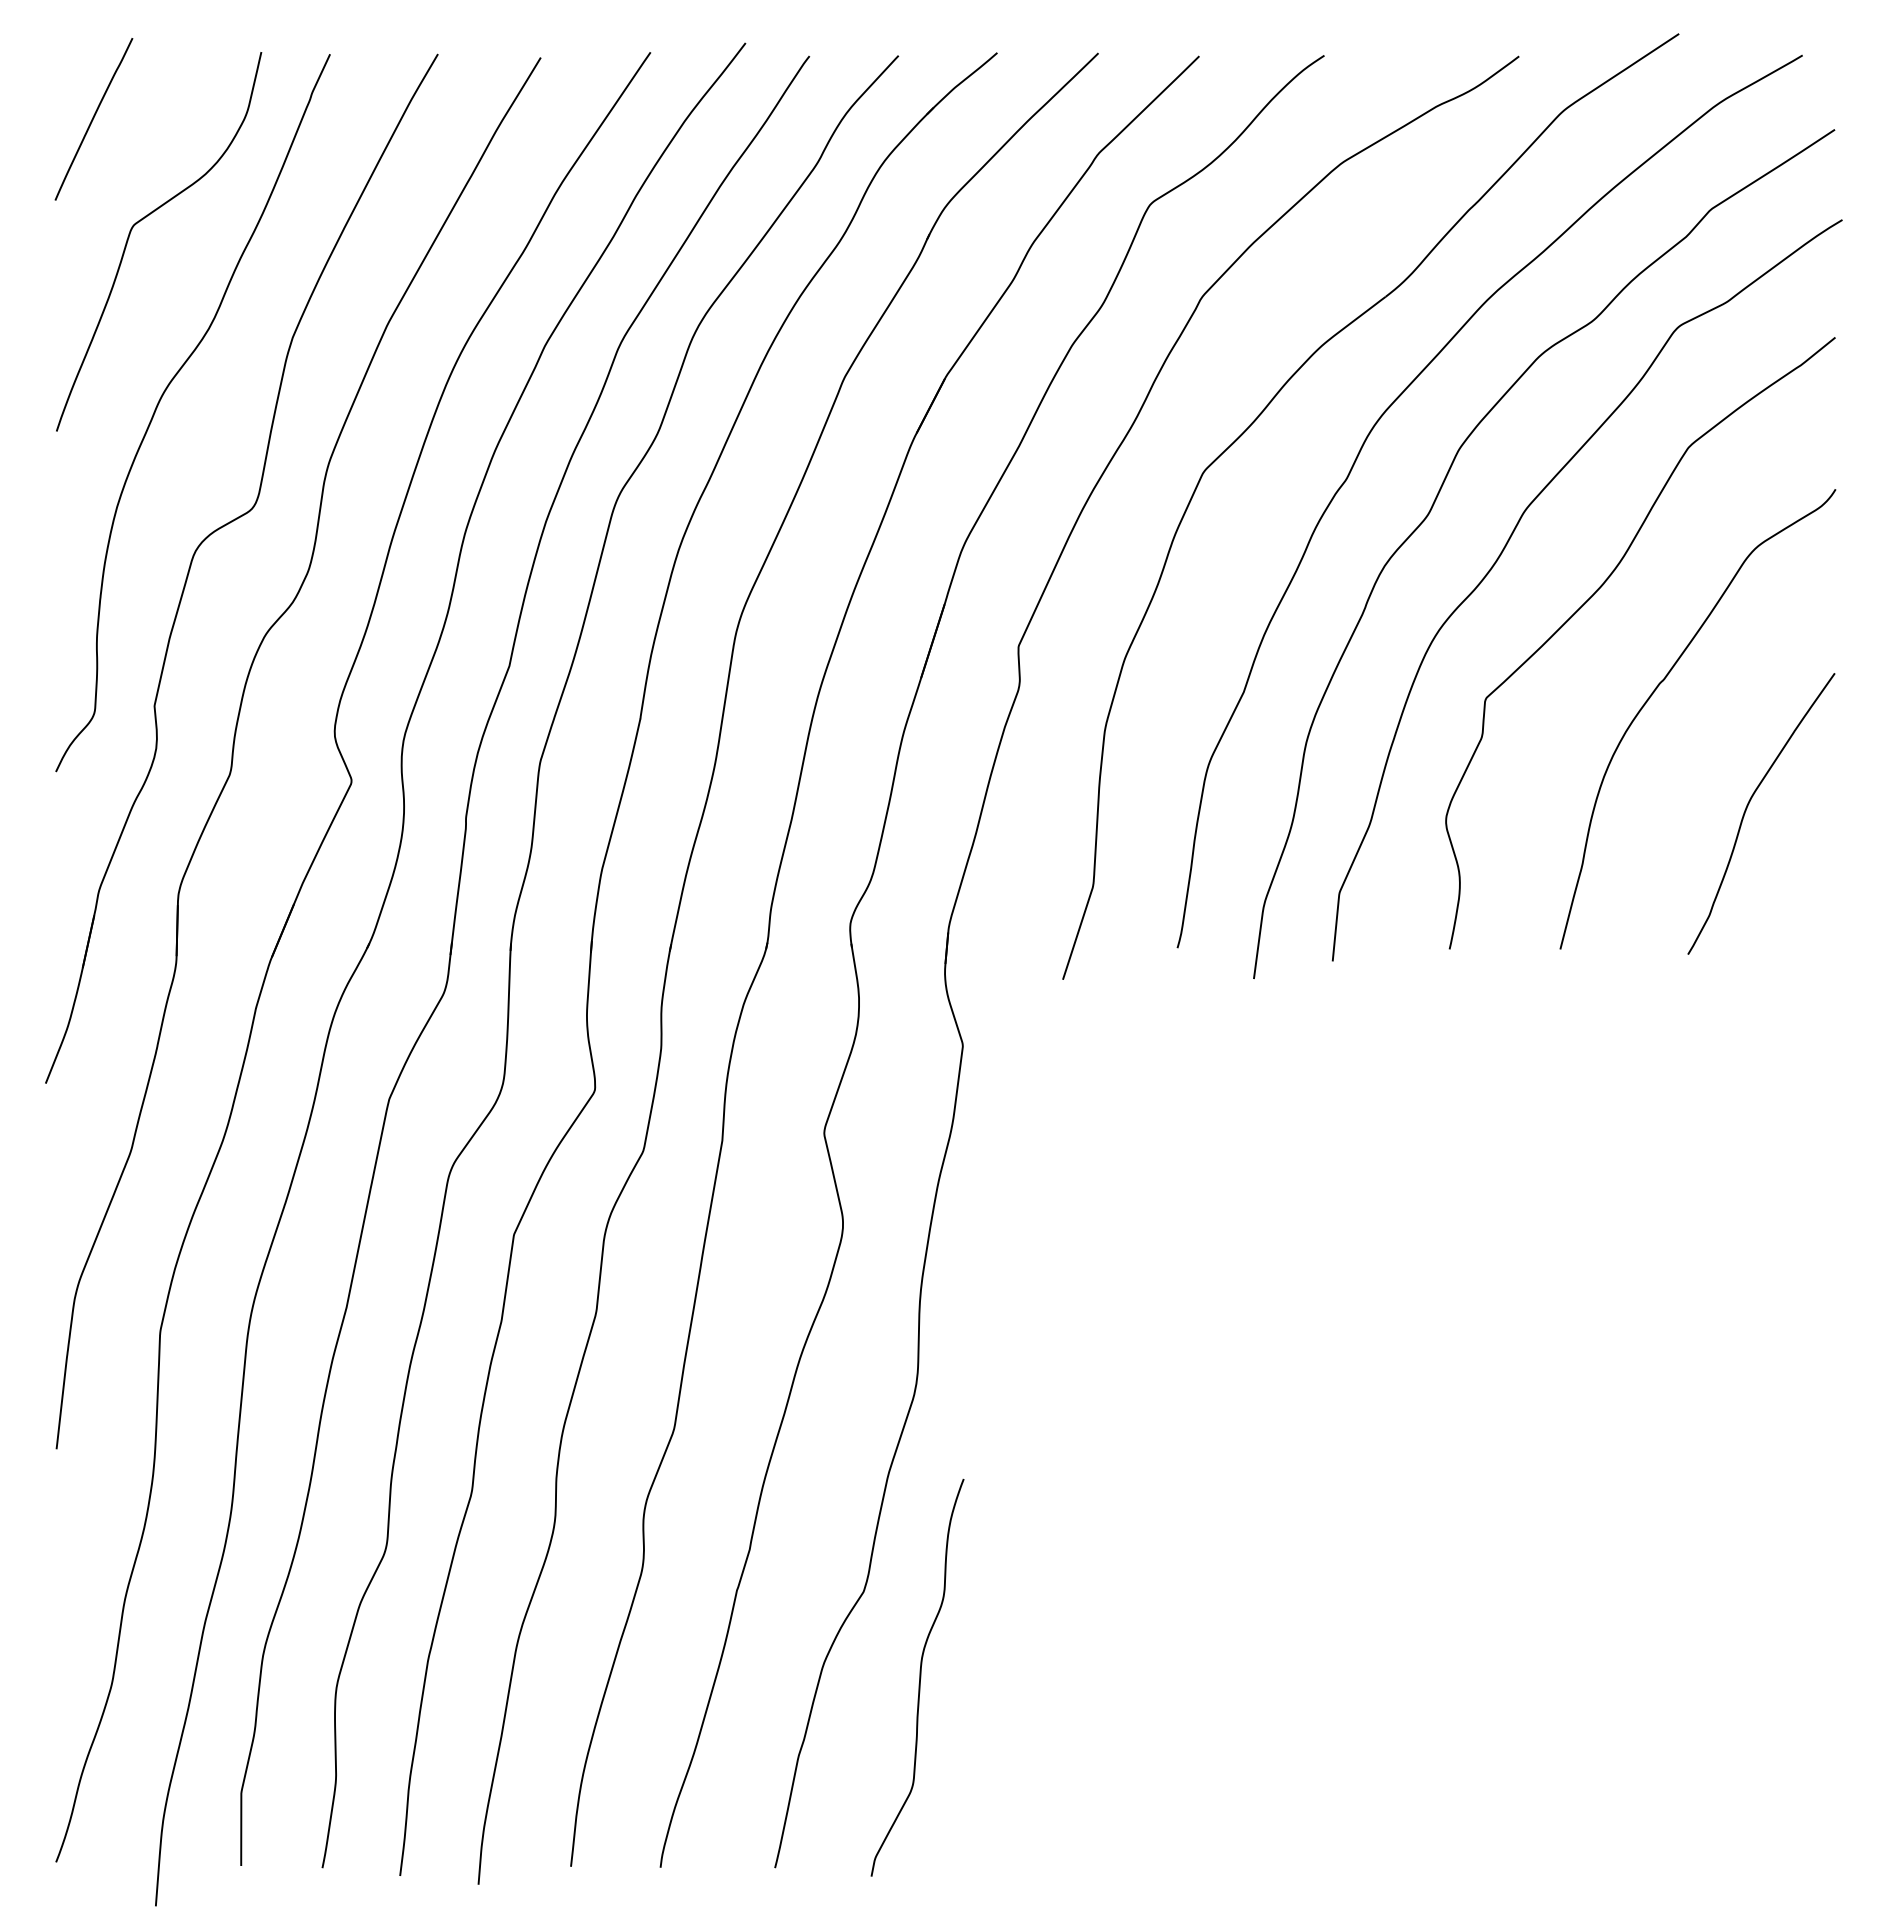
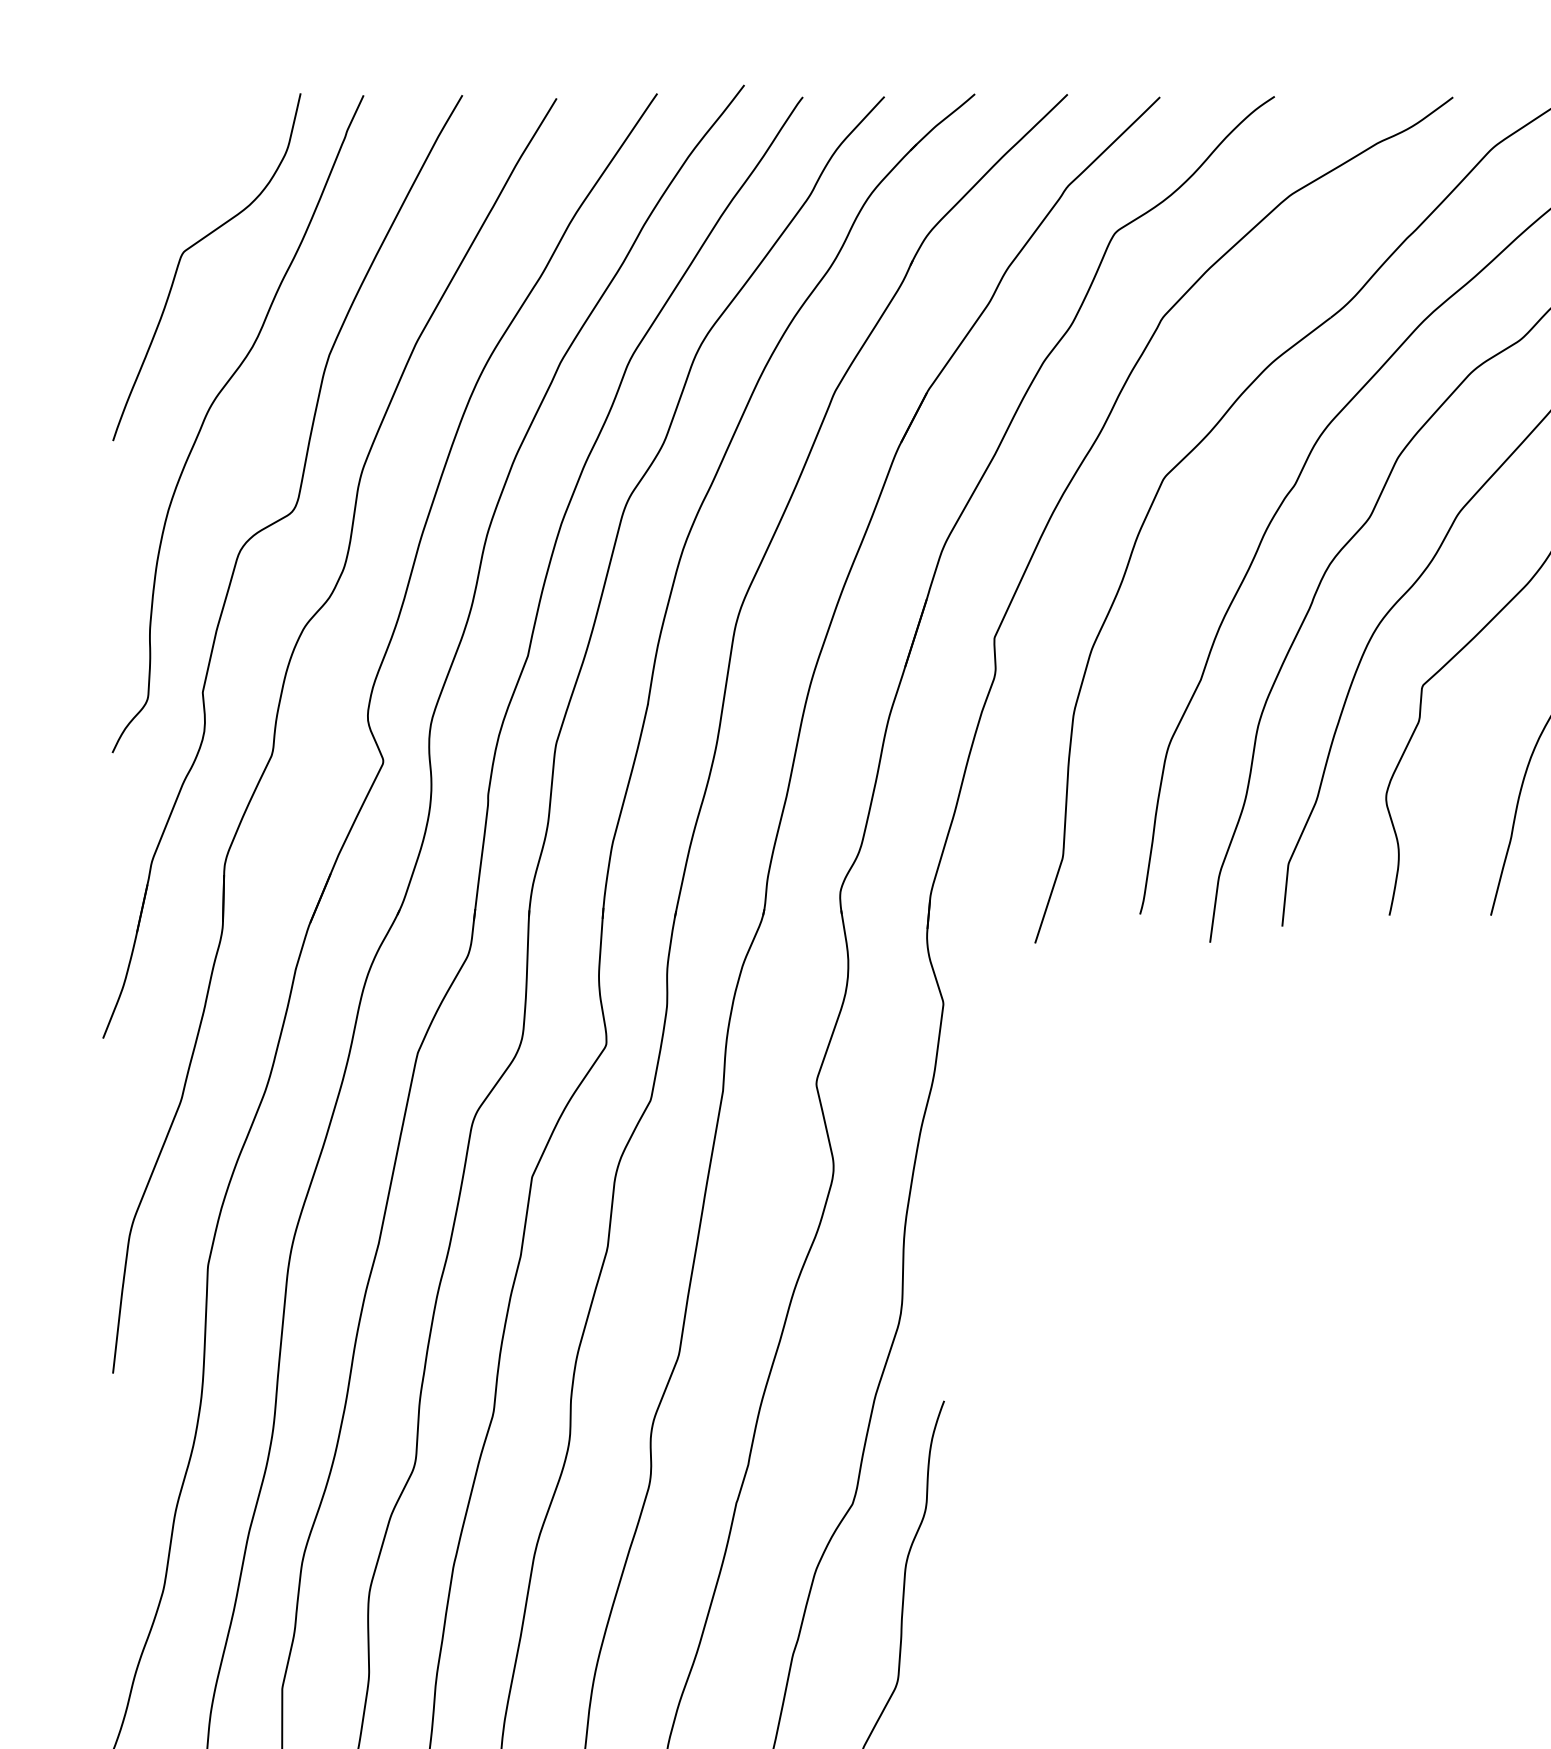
curve: (93, 119) -> (146, 155), removed

